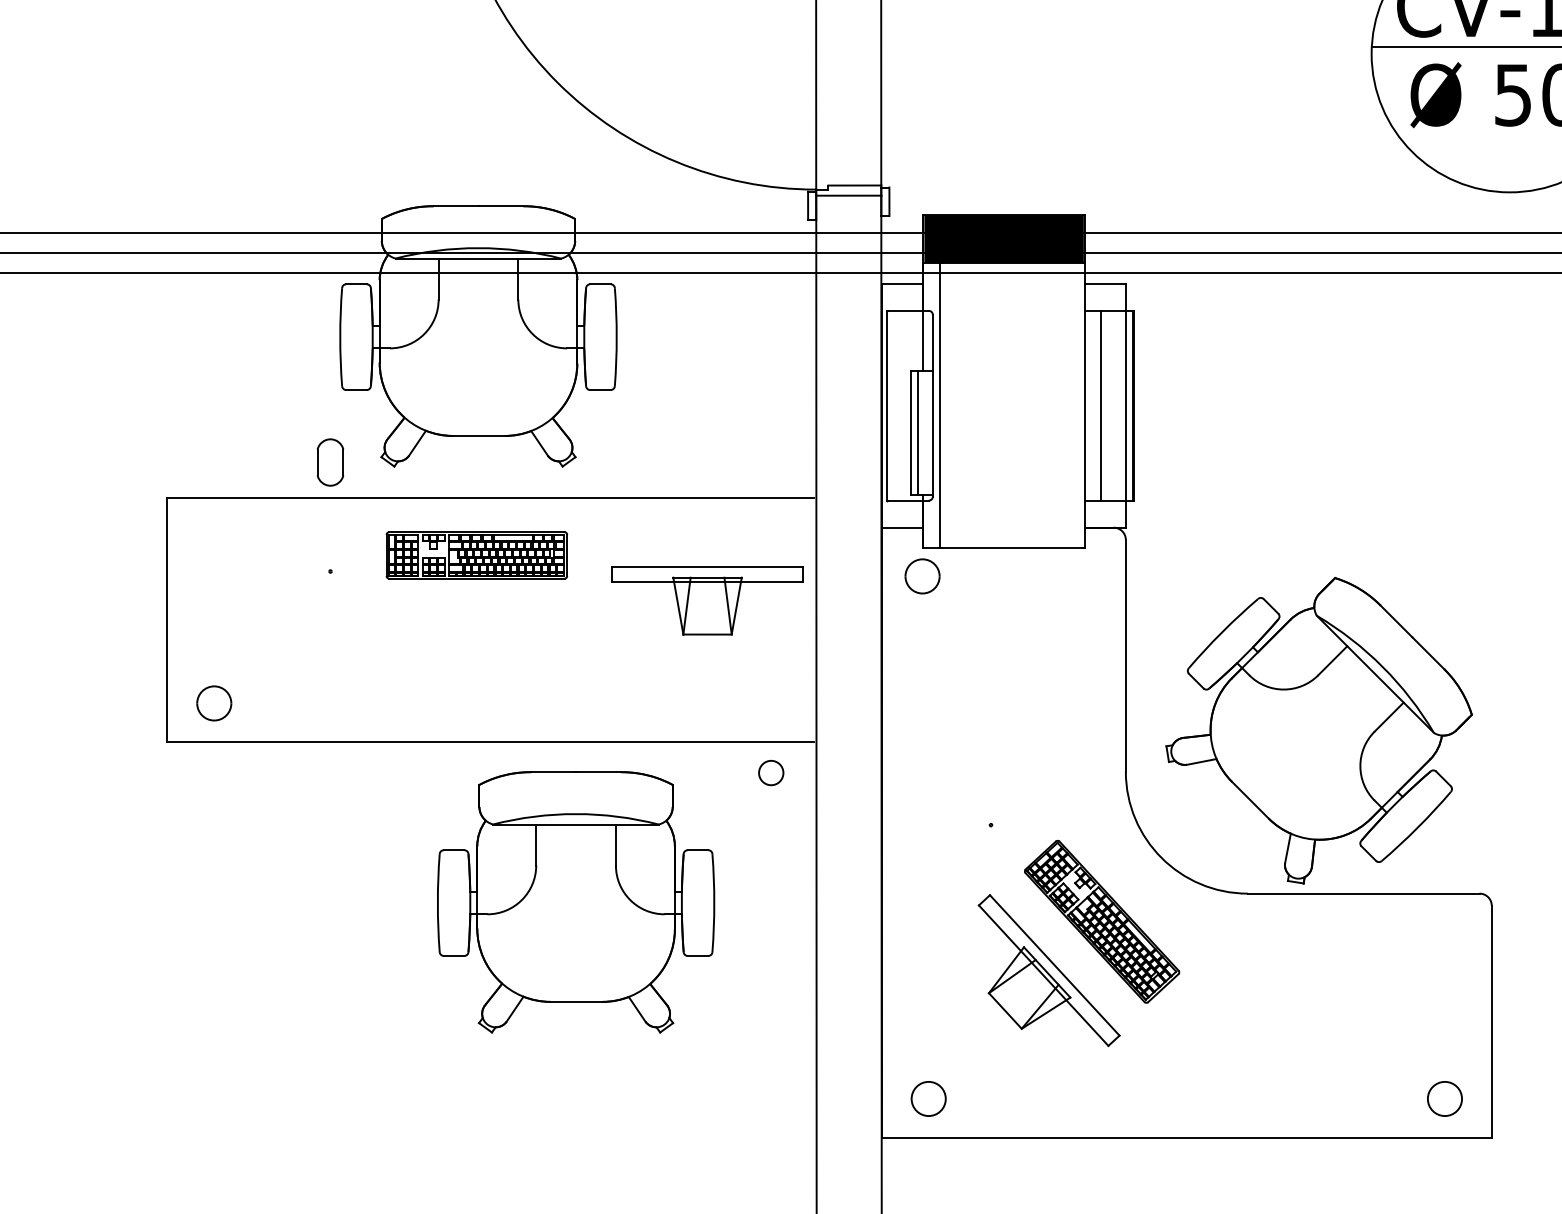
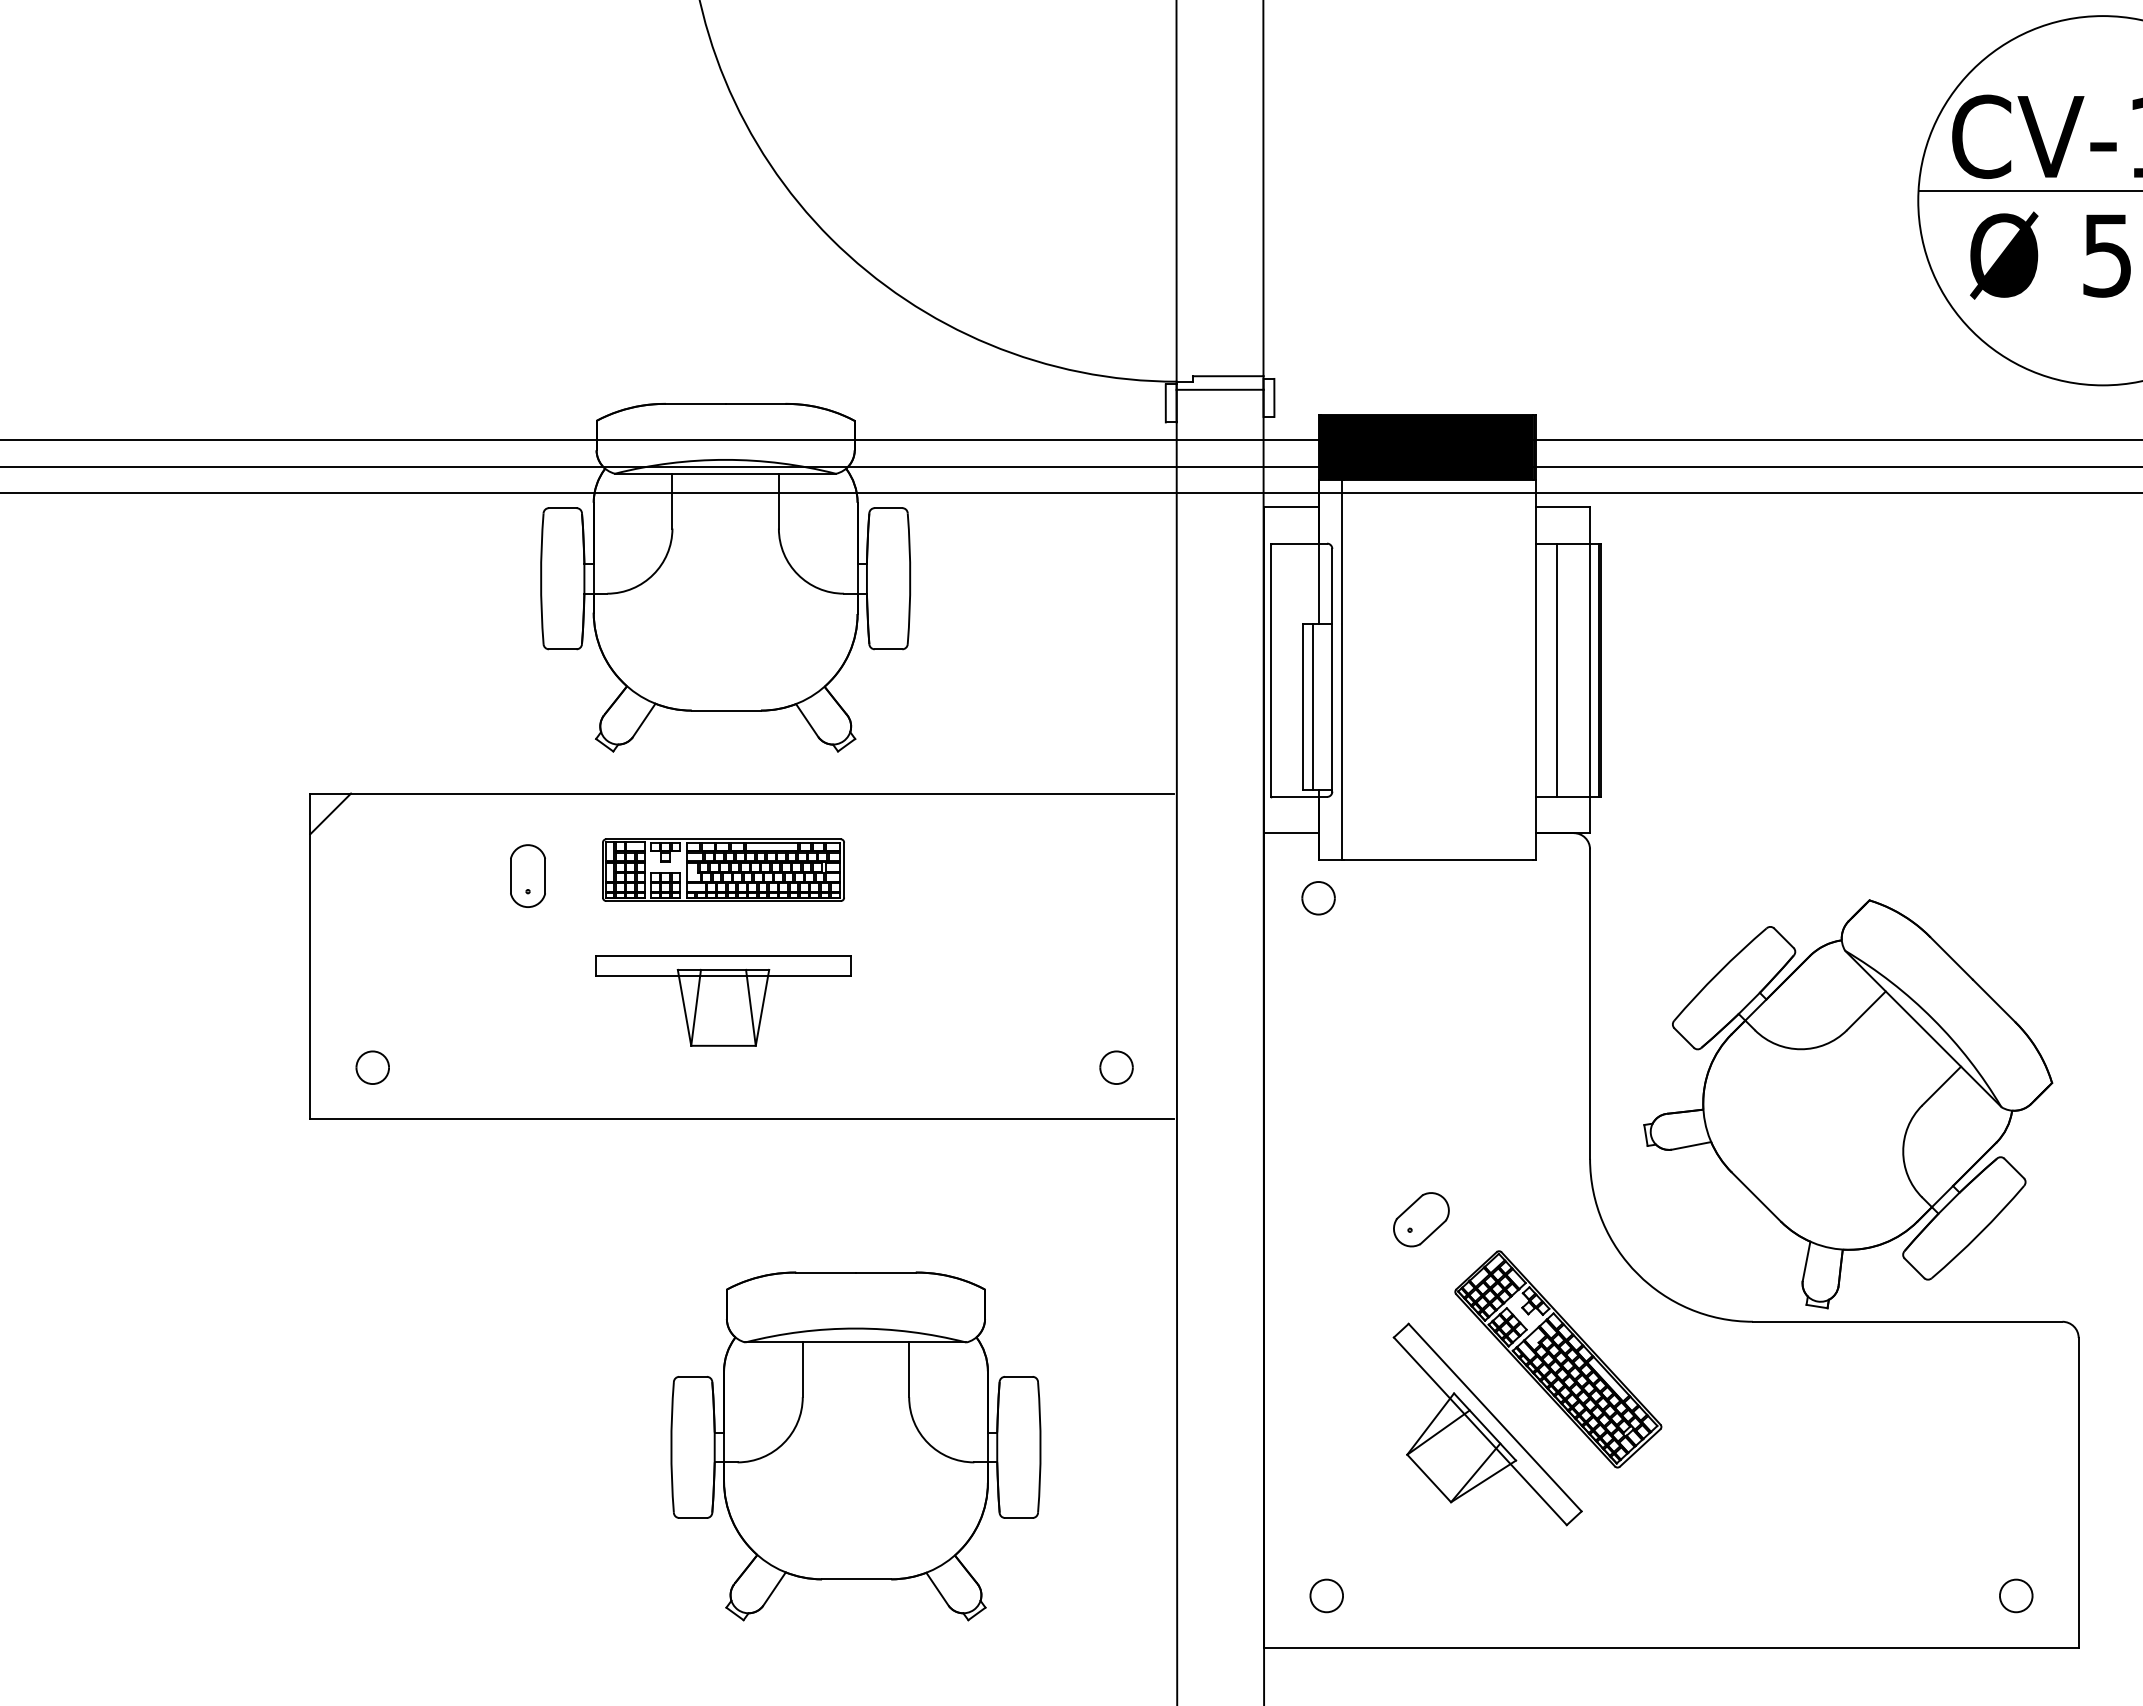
part: (330, 462) -> (527, 875), moved
line: (182, 512) -> (330, 813), added
part: (922, 576) -> (1318, 898), size x0.71
part: (707, 600) -> (723, 1000), moved
part: (214, 703) -> (372, 1067), size x0.71
part: (771, 772) -> (1116, 1067), moved
part: (999, 817) -> (1421, 1219), added
part: (575, 902) -> (855, 1446), moved
part: (928, 1098) -> (1326, 1595), size x0.71
part: (1445, 1098) -> (2016, 1595), size x0.71

